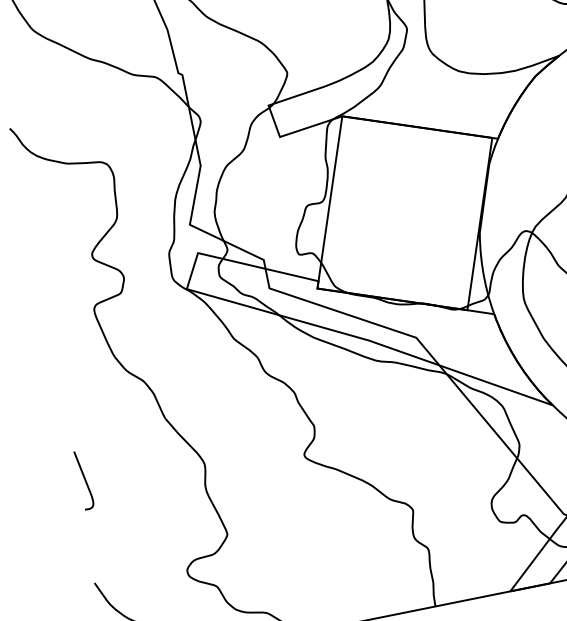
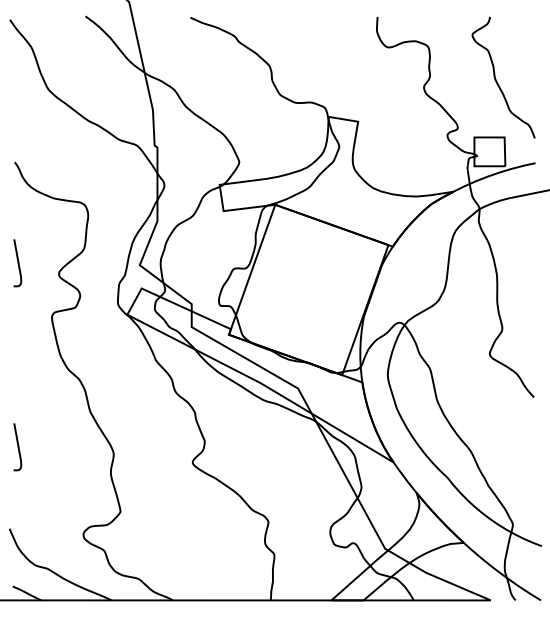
curve: (38, 253) -> (17, 263), added

